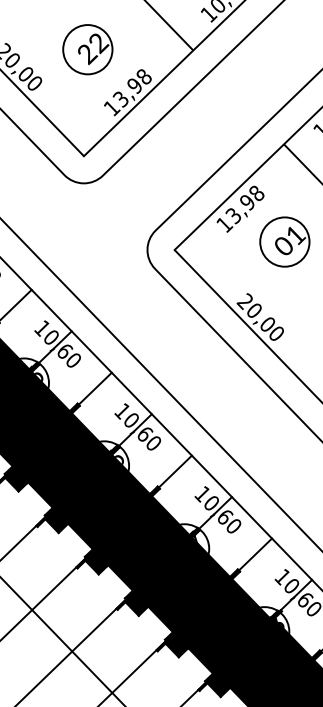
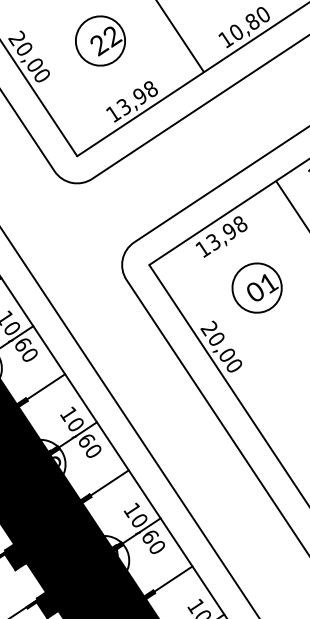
part: (87, 49) -> (100, 40), moved
part: (284, 241) -> (256, 287), moved

